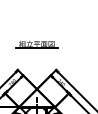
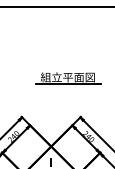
part: (36, 44) -> (67, 78), moved

